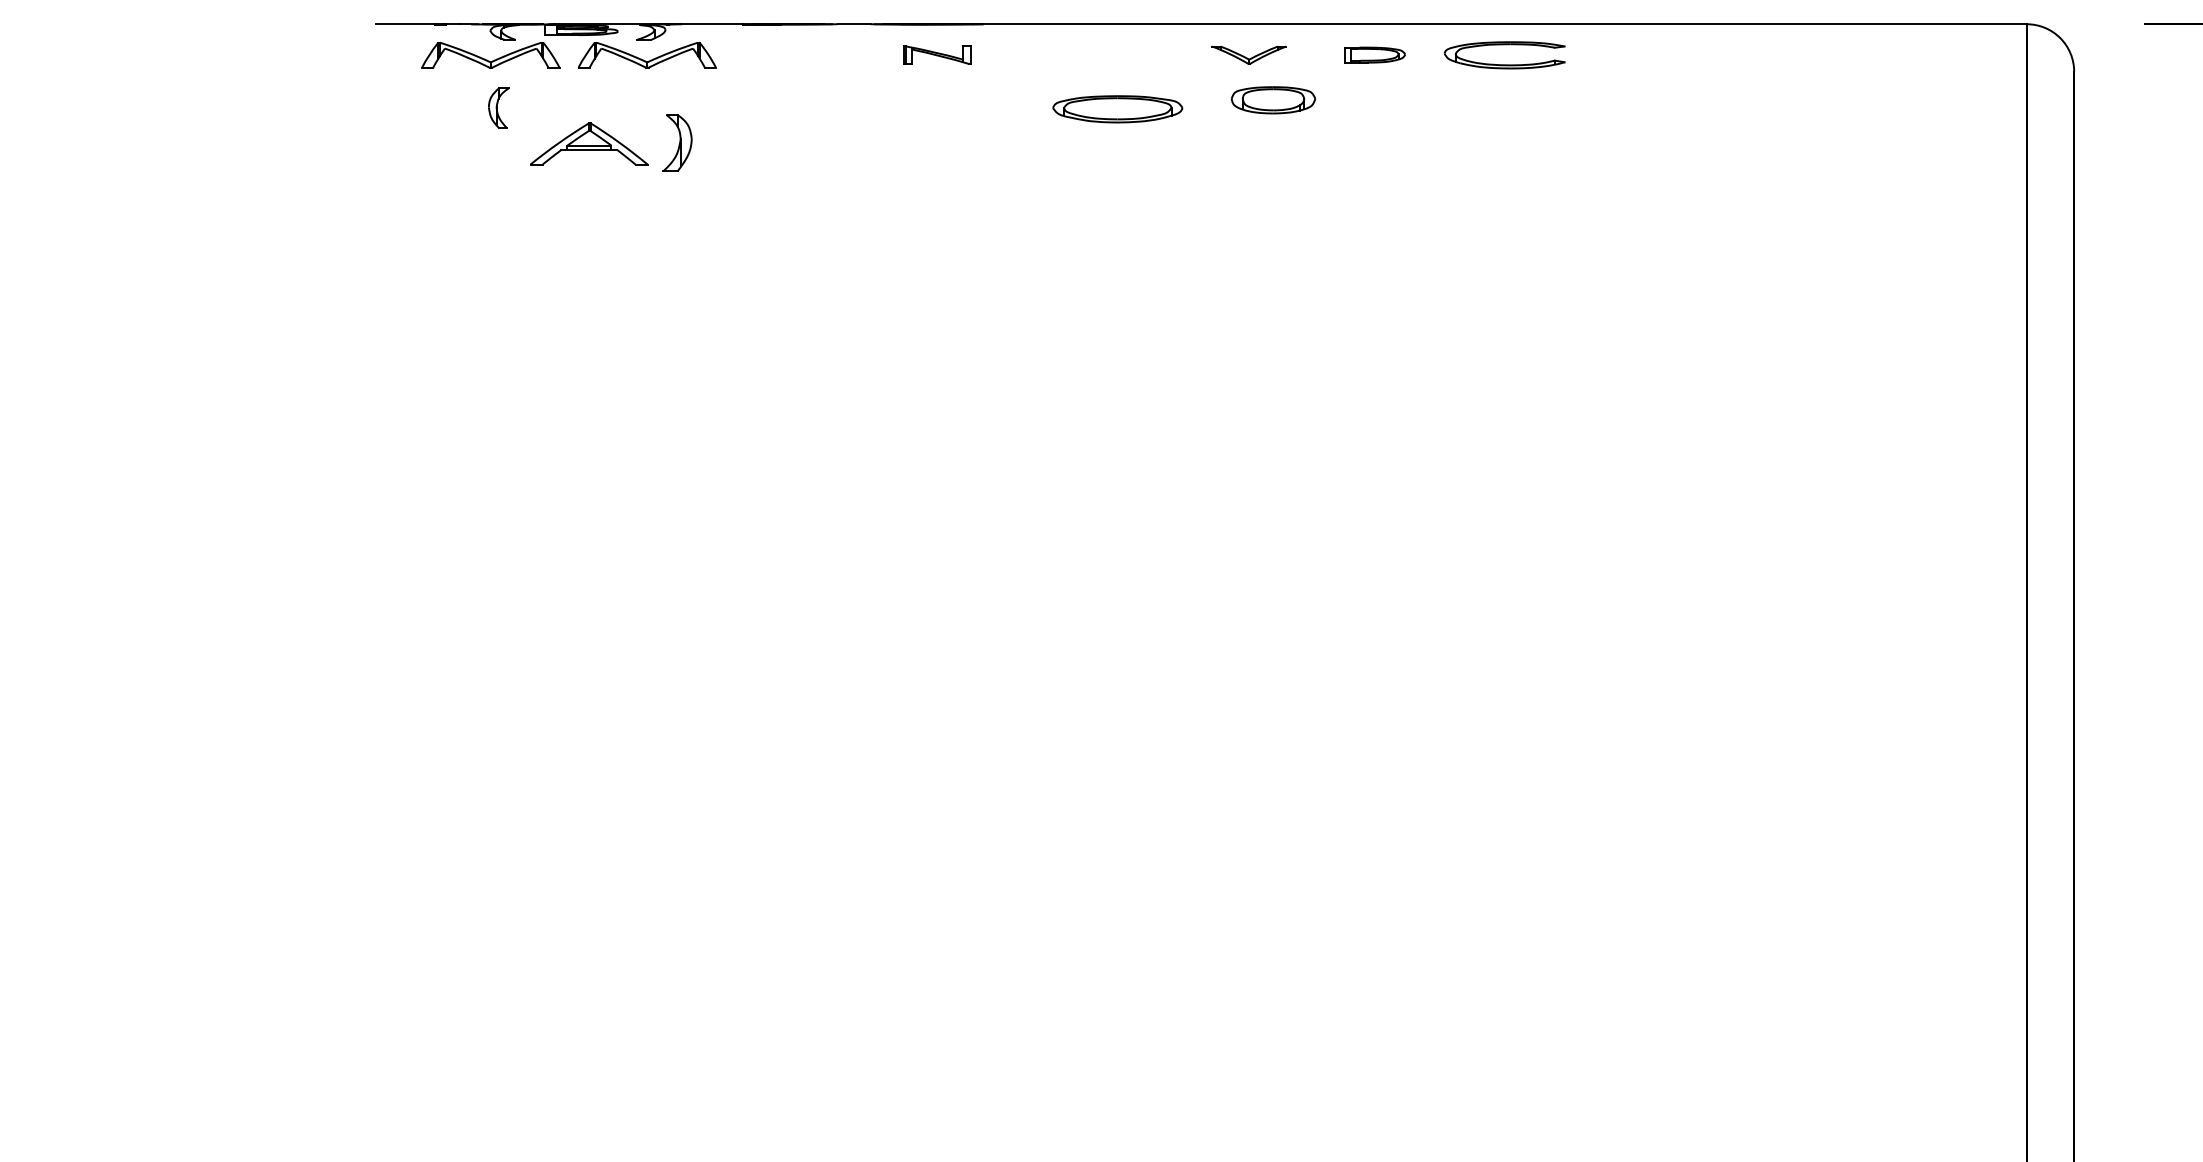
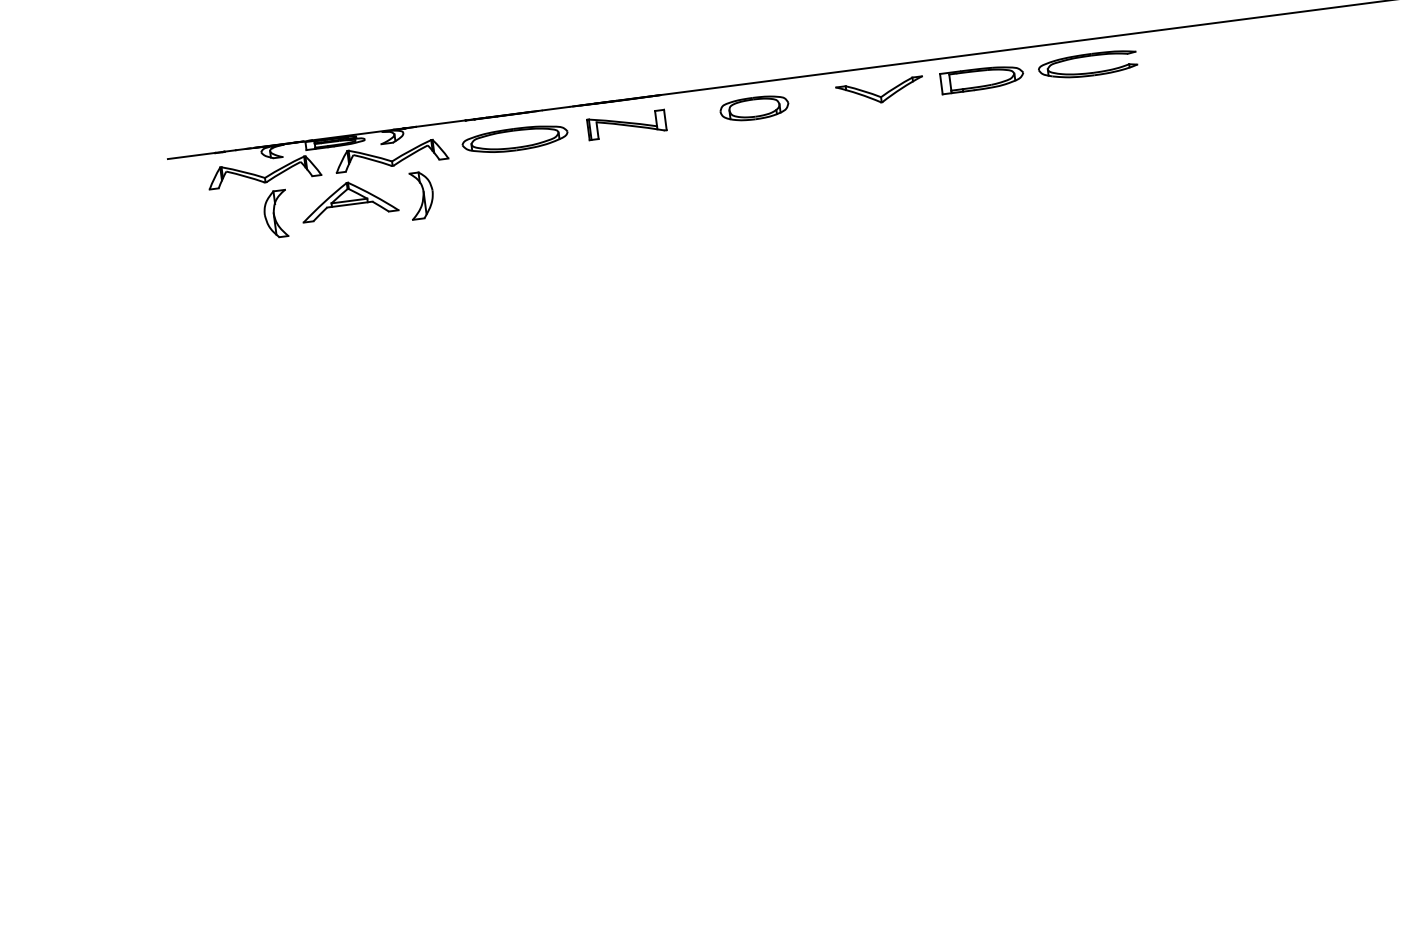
part: (937, 54) -> (626, 124), size x1.43
part: (1374, 54) -> (981, 78), size x1.67
part: (1248, 55) -> (879, 92), size x1.43
part: (1273, 100) -> (754, 108), moved
part: (498, 107) -> (275, 213), size x1.43
part: (1117, 109) -> (514, 139), moved
part: (677, 142) -> (421, 194), moved
part: (589, 143) -> (349, 199), moved

